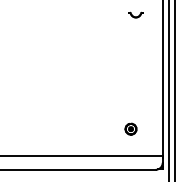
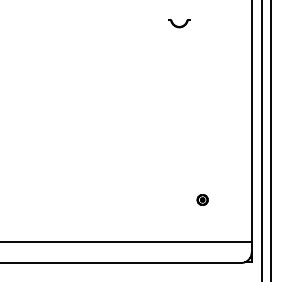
part: (135, 14) -> (178, 22), moved
part: (130, 128) -> (201, 199), size x0.6

